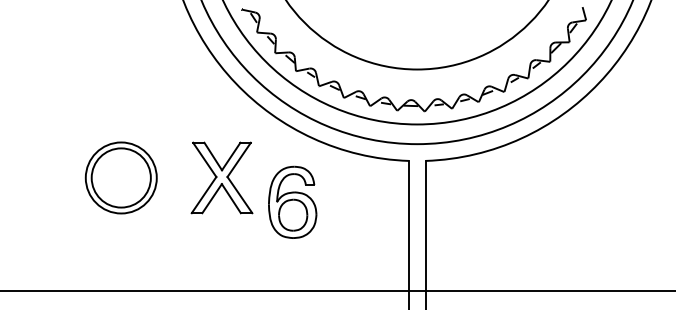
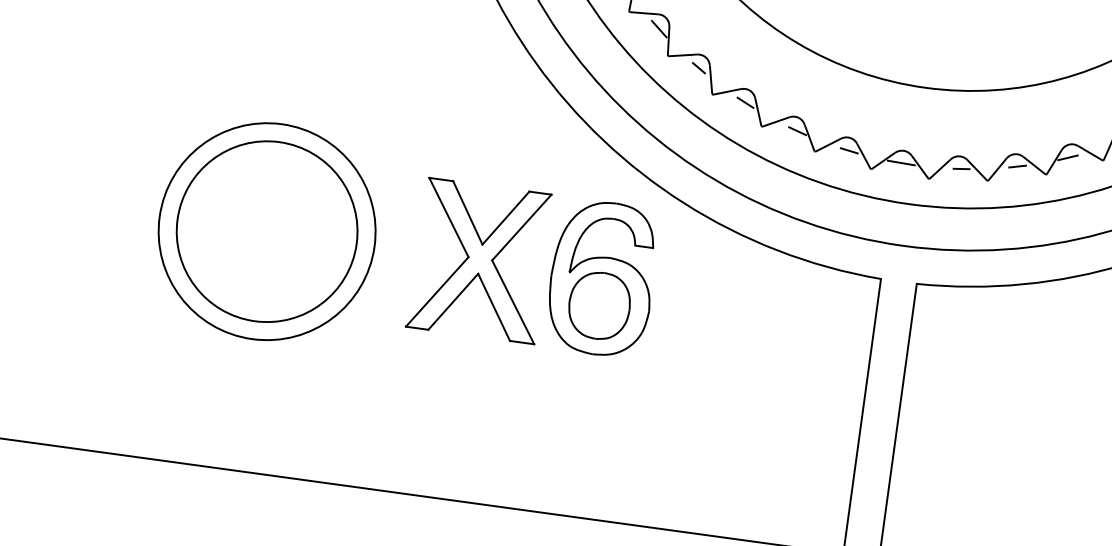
part: (120, 177) -> (265, 230), size x1.43
part: (292, 201) -> (602, 276), moved

